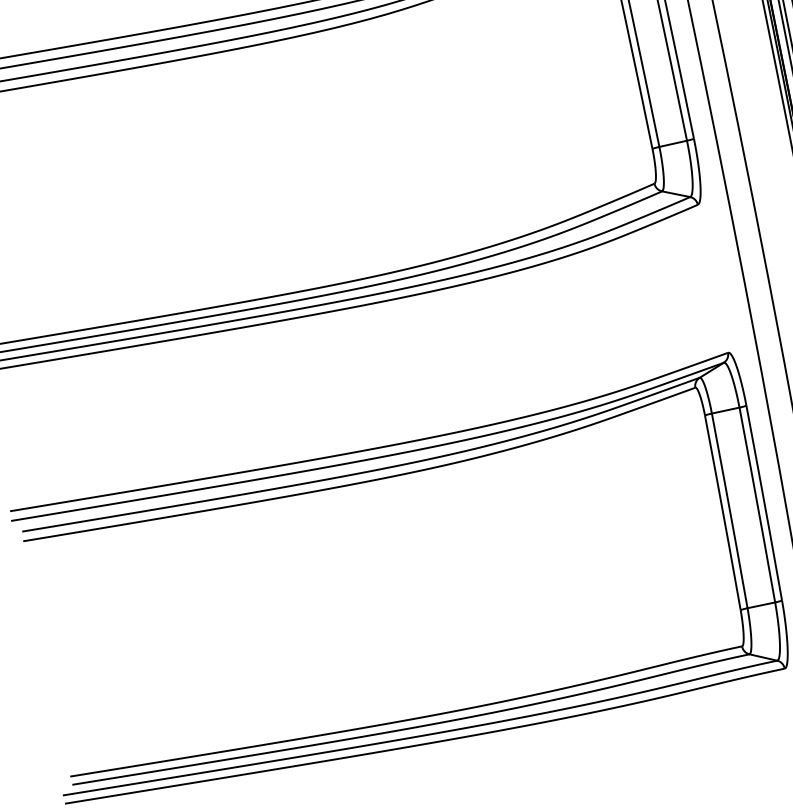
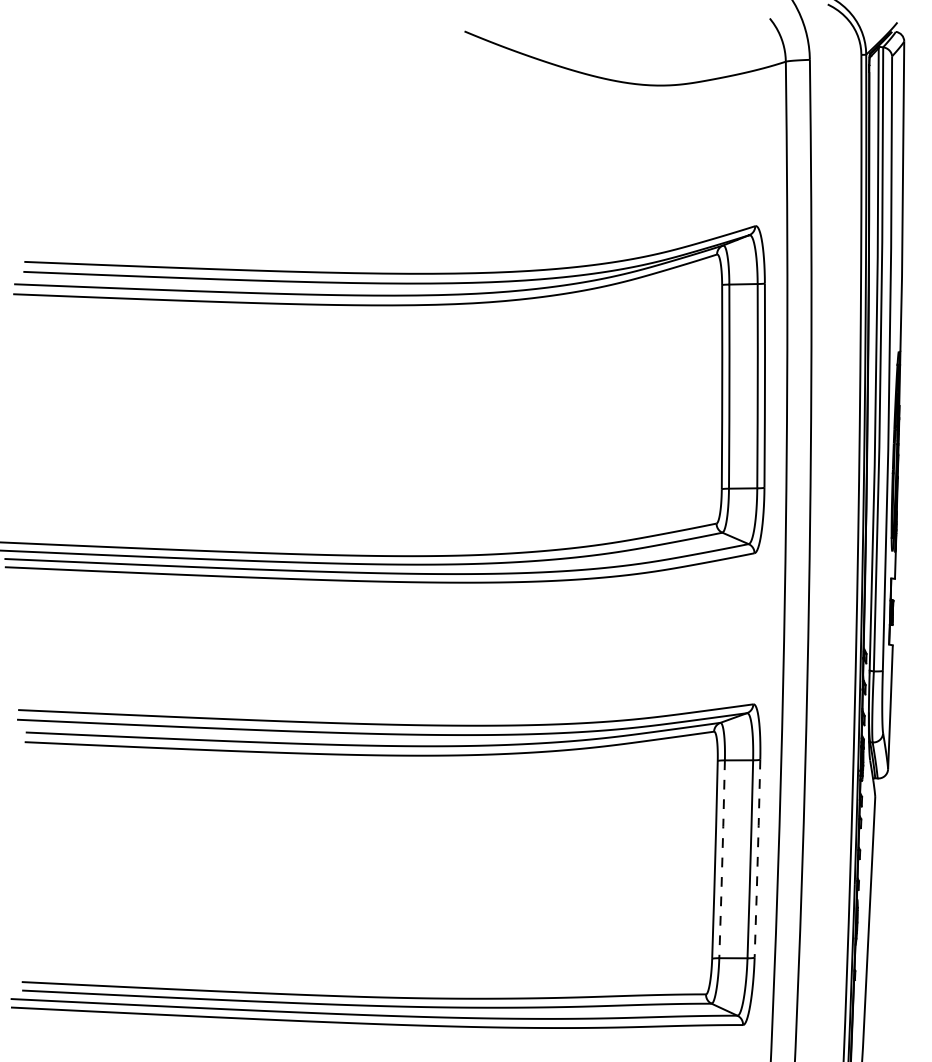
line: (764, 503) -> (757, 859), solid -> dashed
line: (730, 511) -> (722, 860), solid -> dashed

